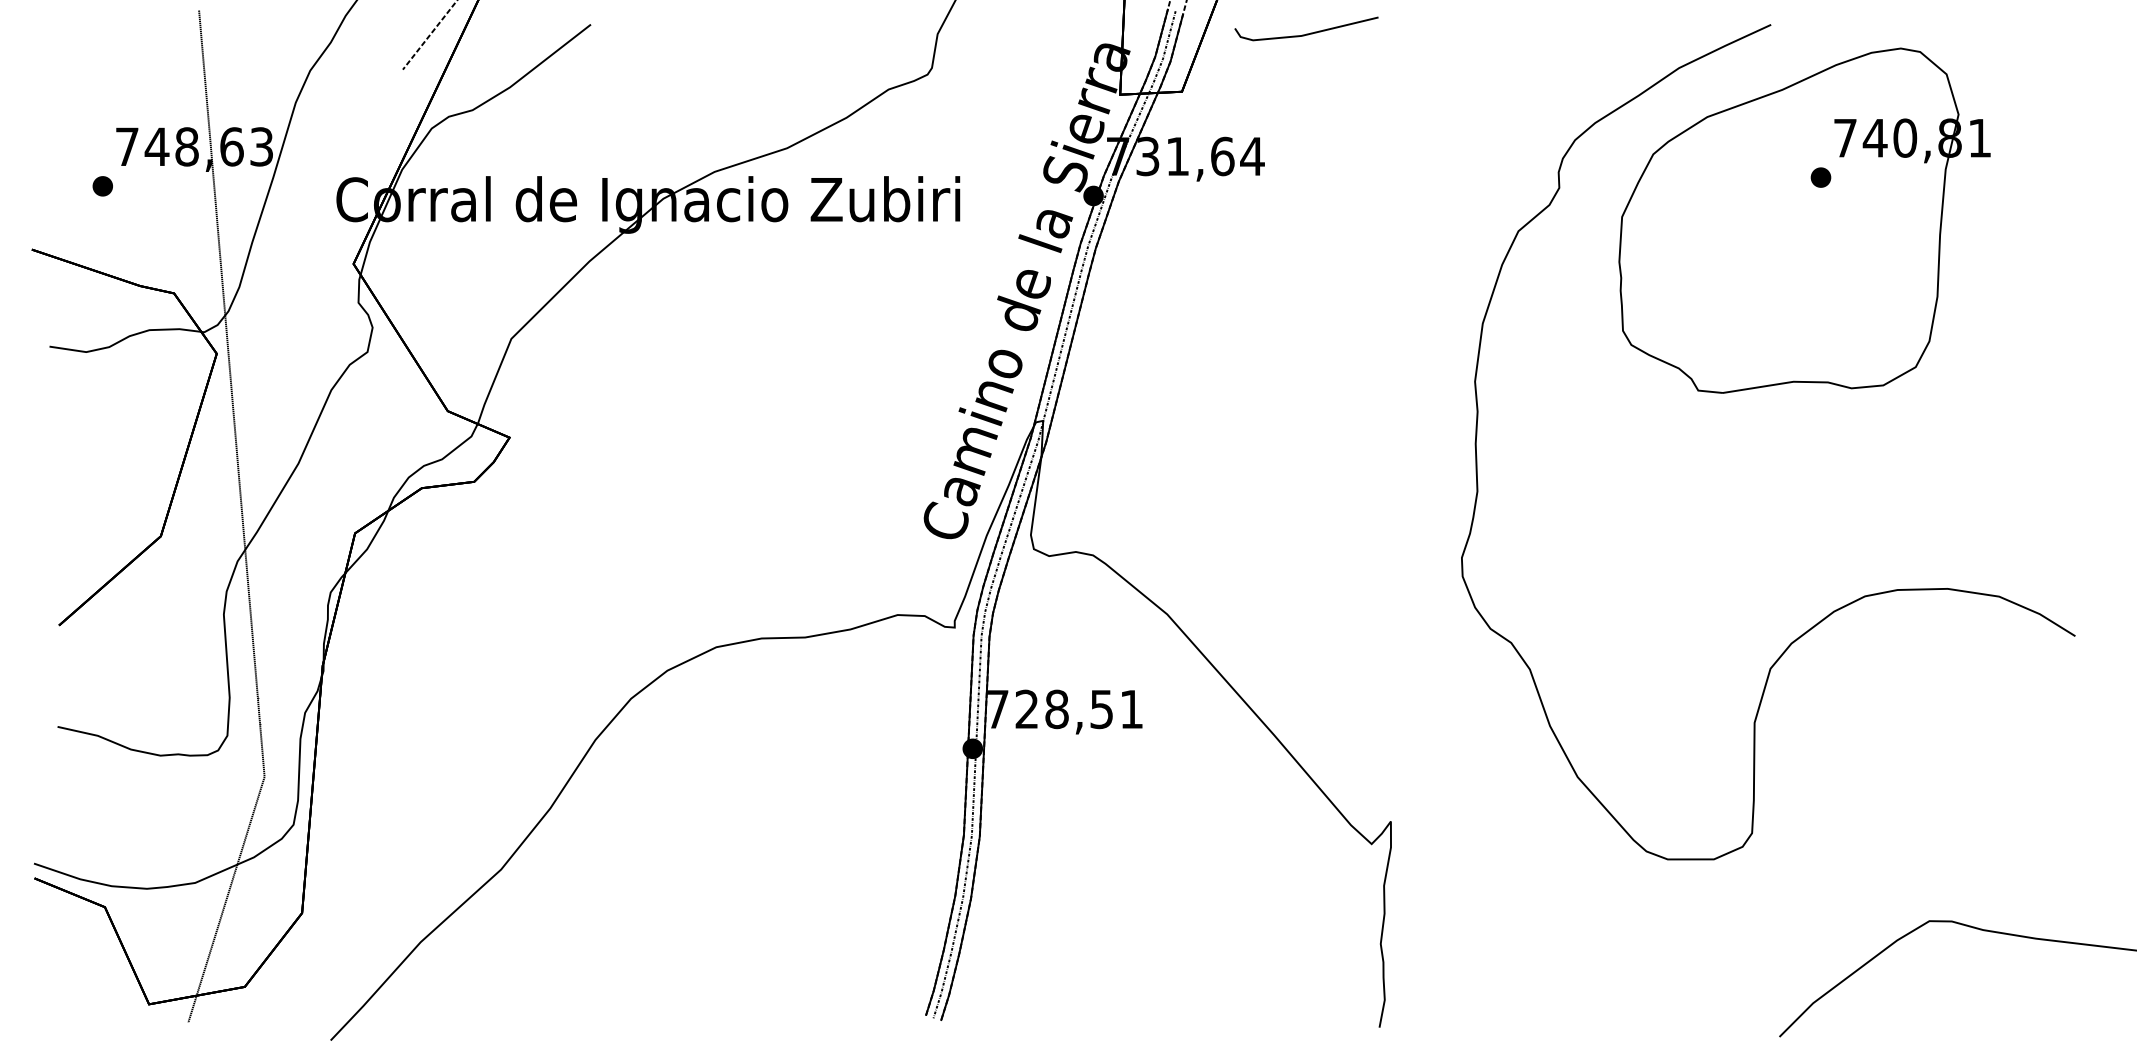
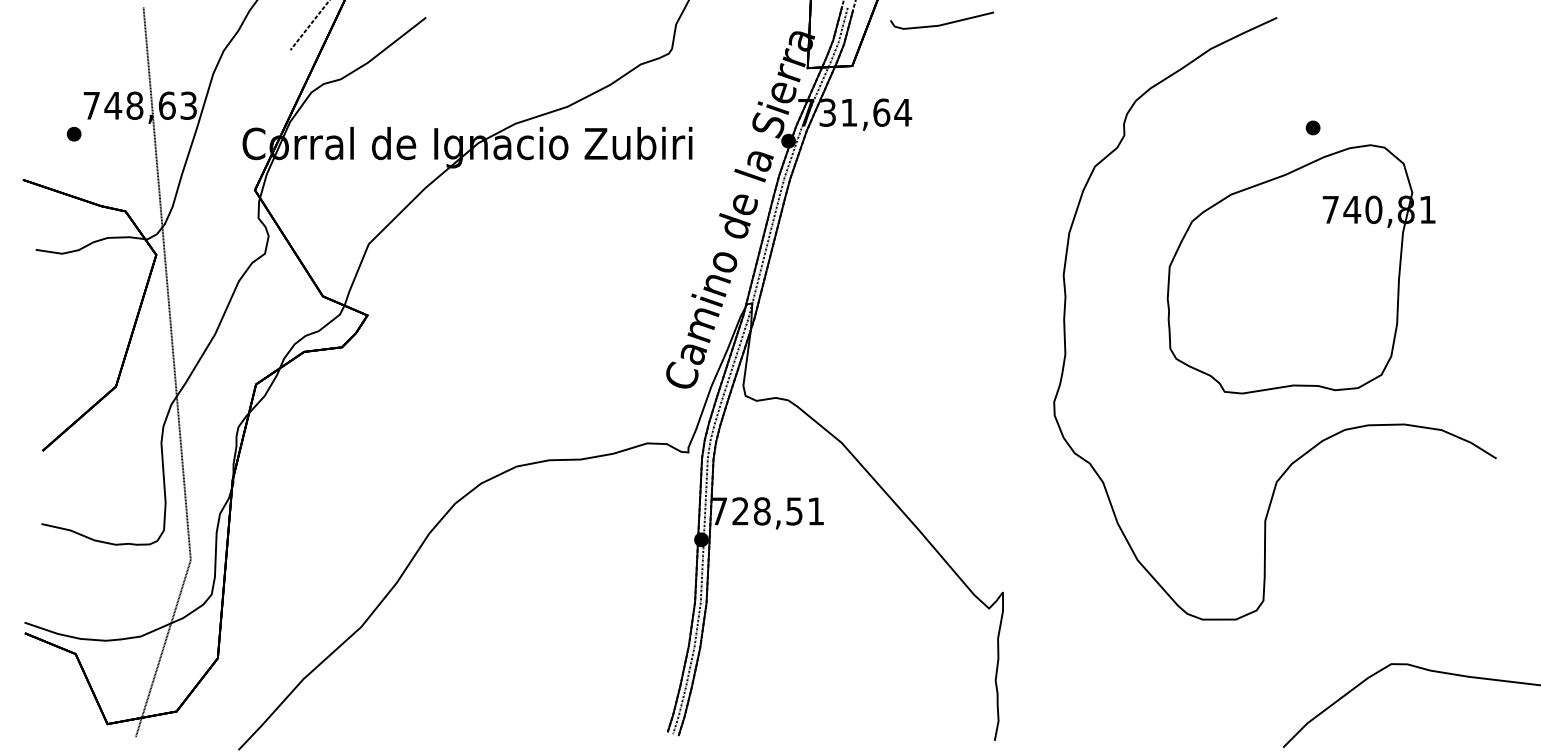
part: (1804, 220) -> (1301, 269), moved

